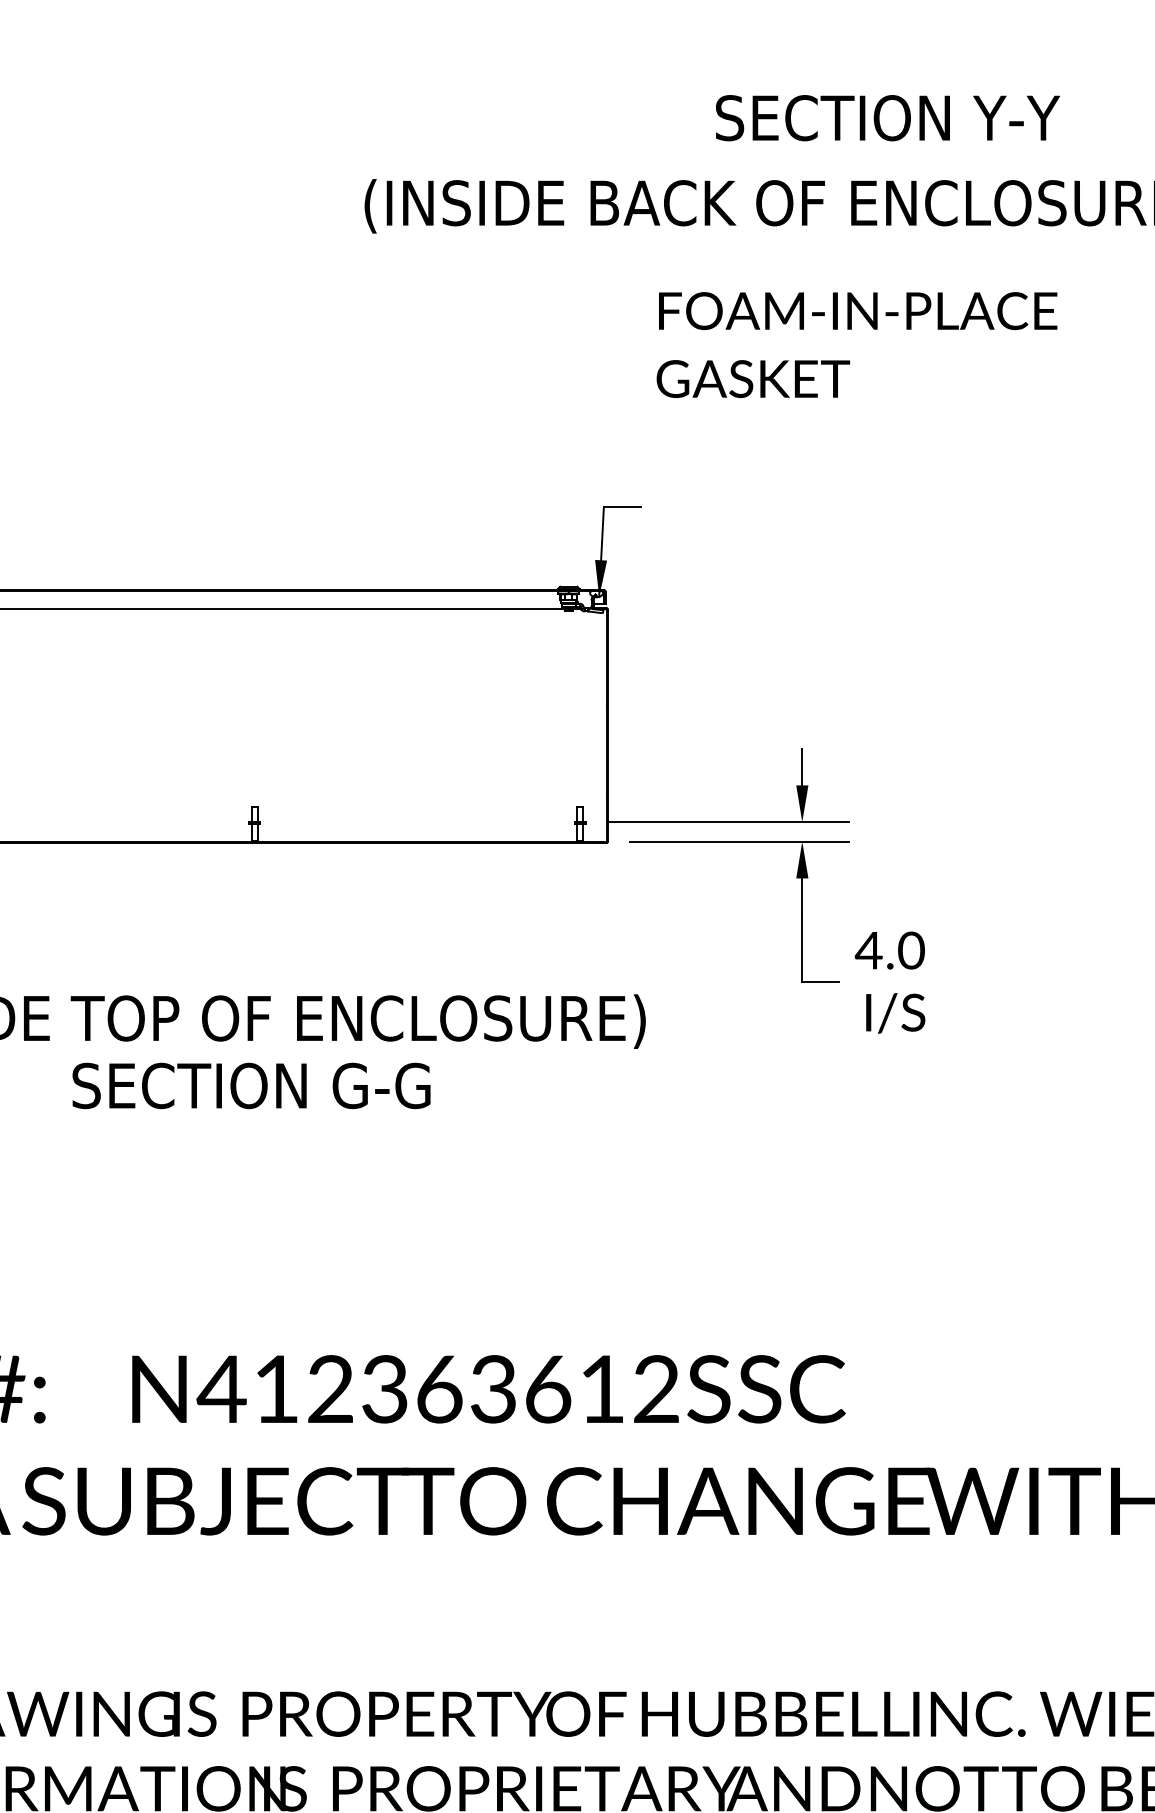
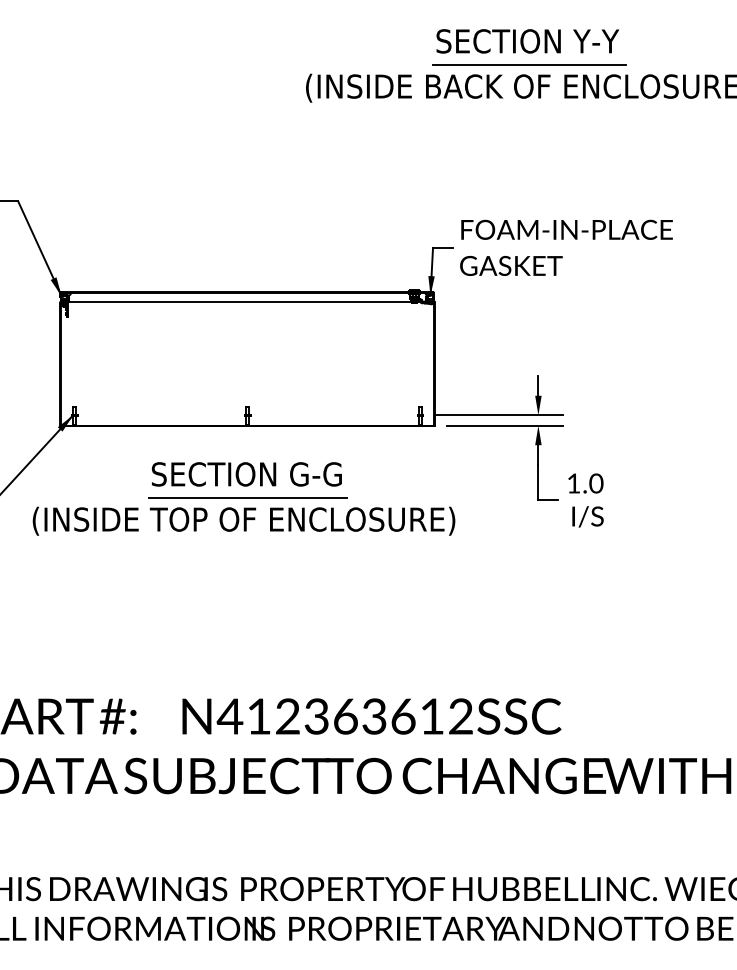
text: (887, 118) -> (527, 41), moved
line: (785, 161) -> (529, 64), added
text: (857, 344) -> (566, 247), moved
text: (868, 950) -> (573, 483), 4.0 -> 1.0
line: (254, 976) -> (247, 497), added
text: (250, 1086) -> (246, 474), moved

